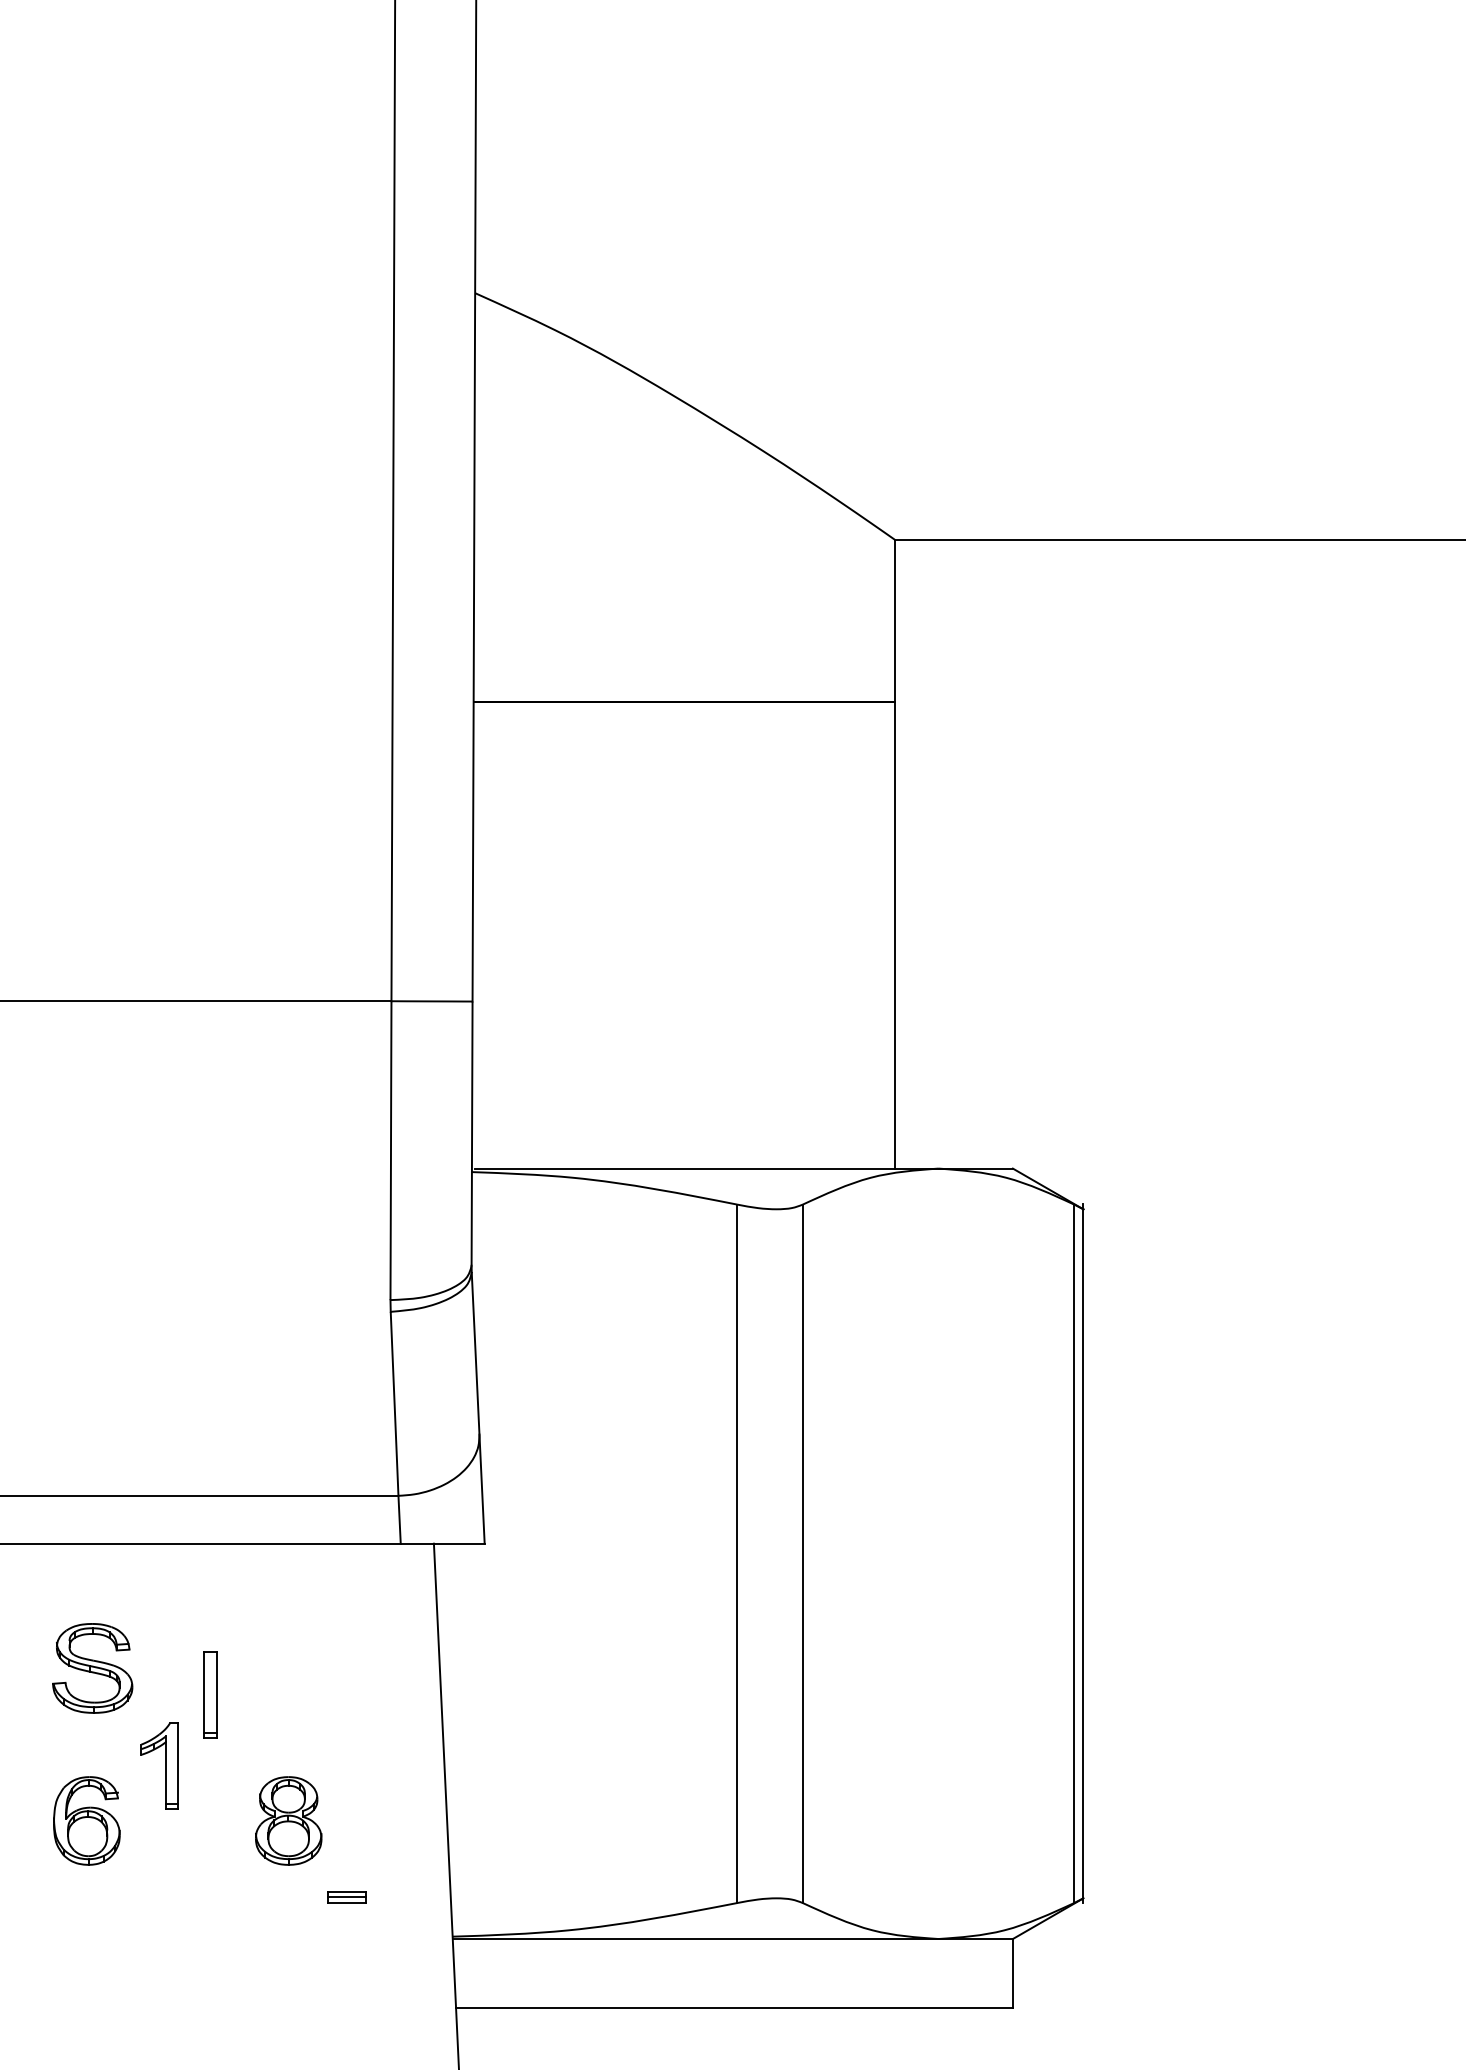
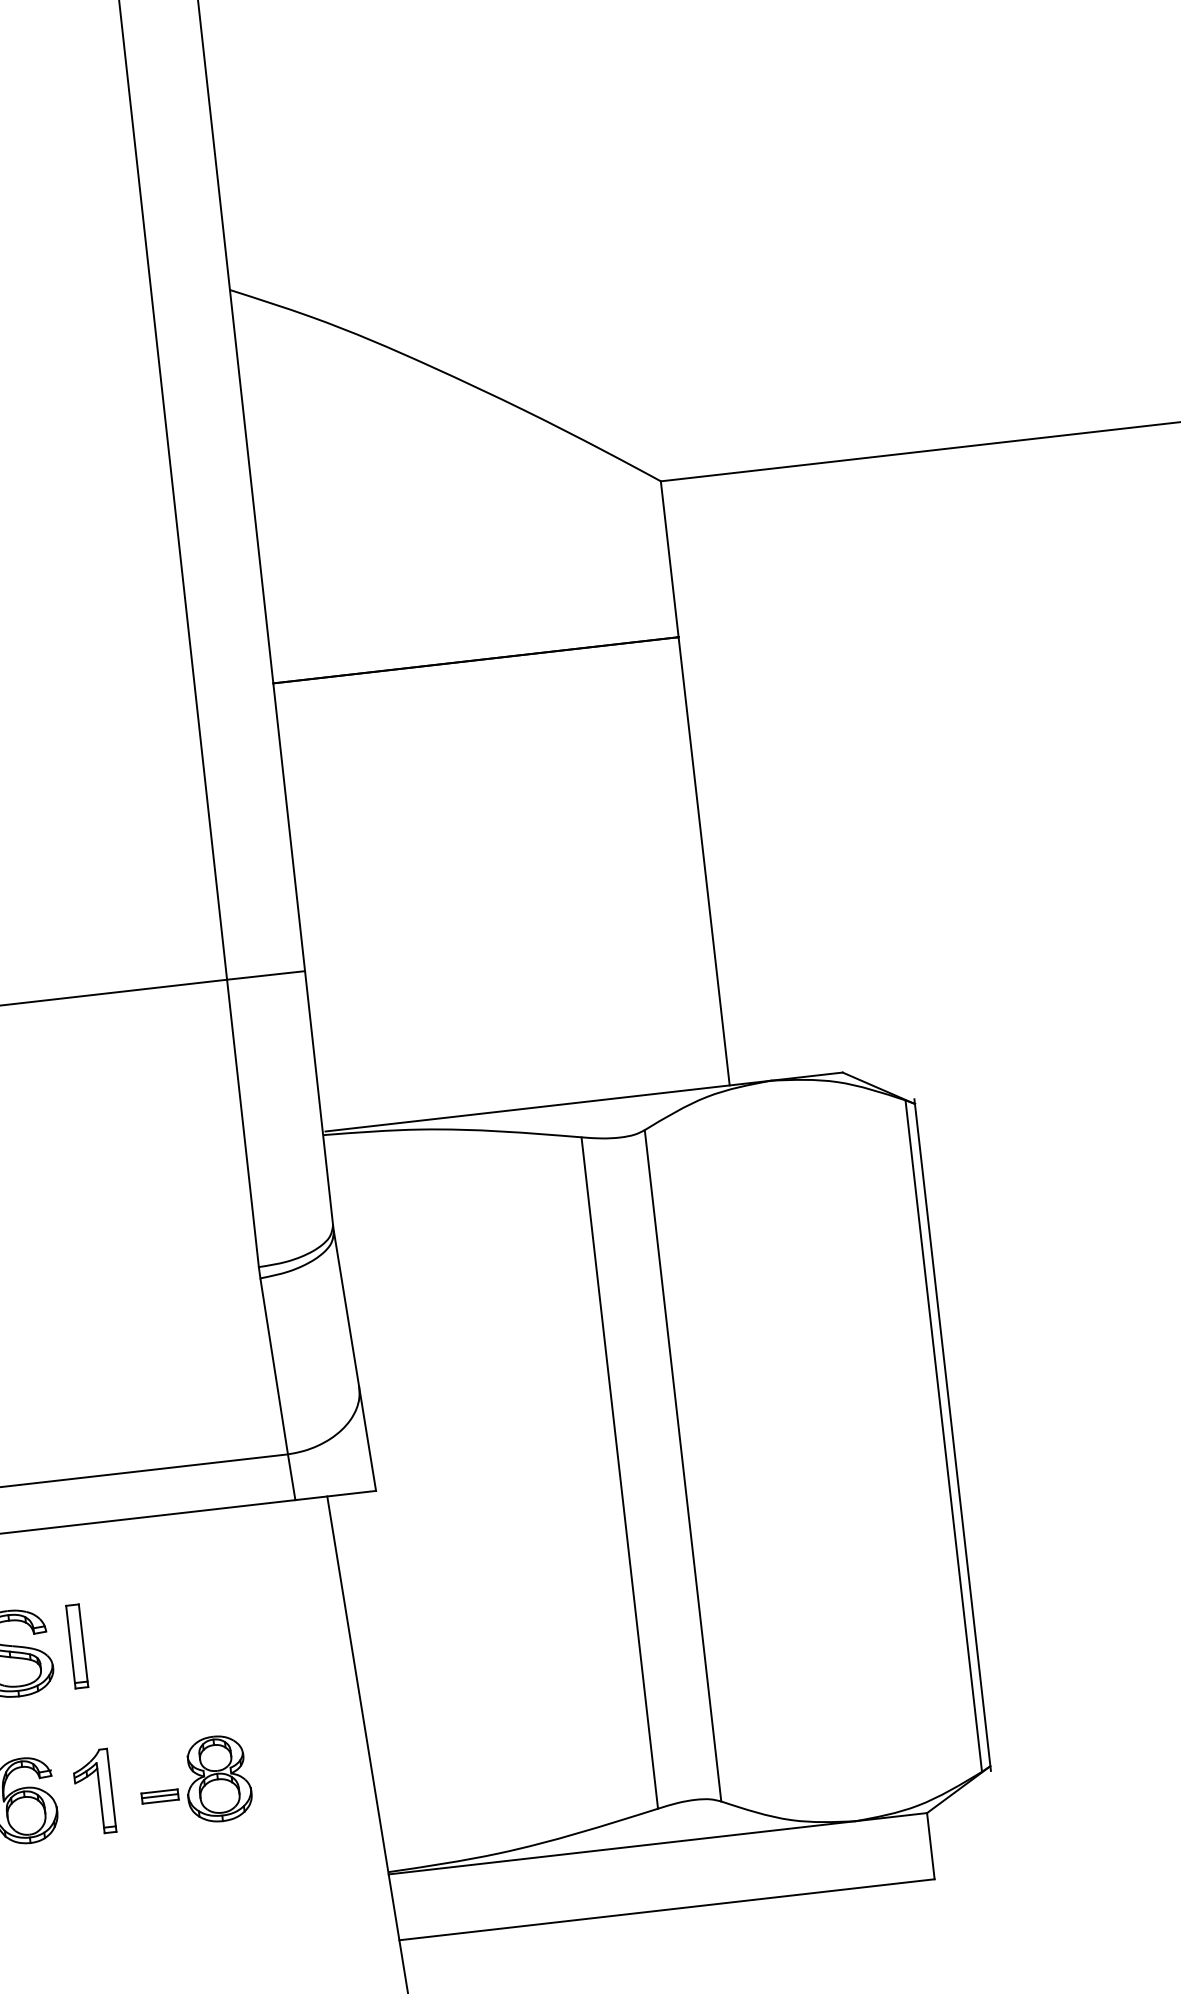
part: (210, 1694) -> (77, 1645), moved
part: (159, 1765) -> (93, 1791), moved
part: (346, 1897) -> (159, 1796), moved

